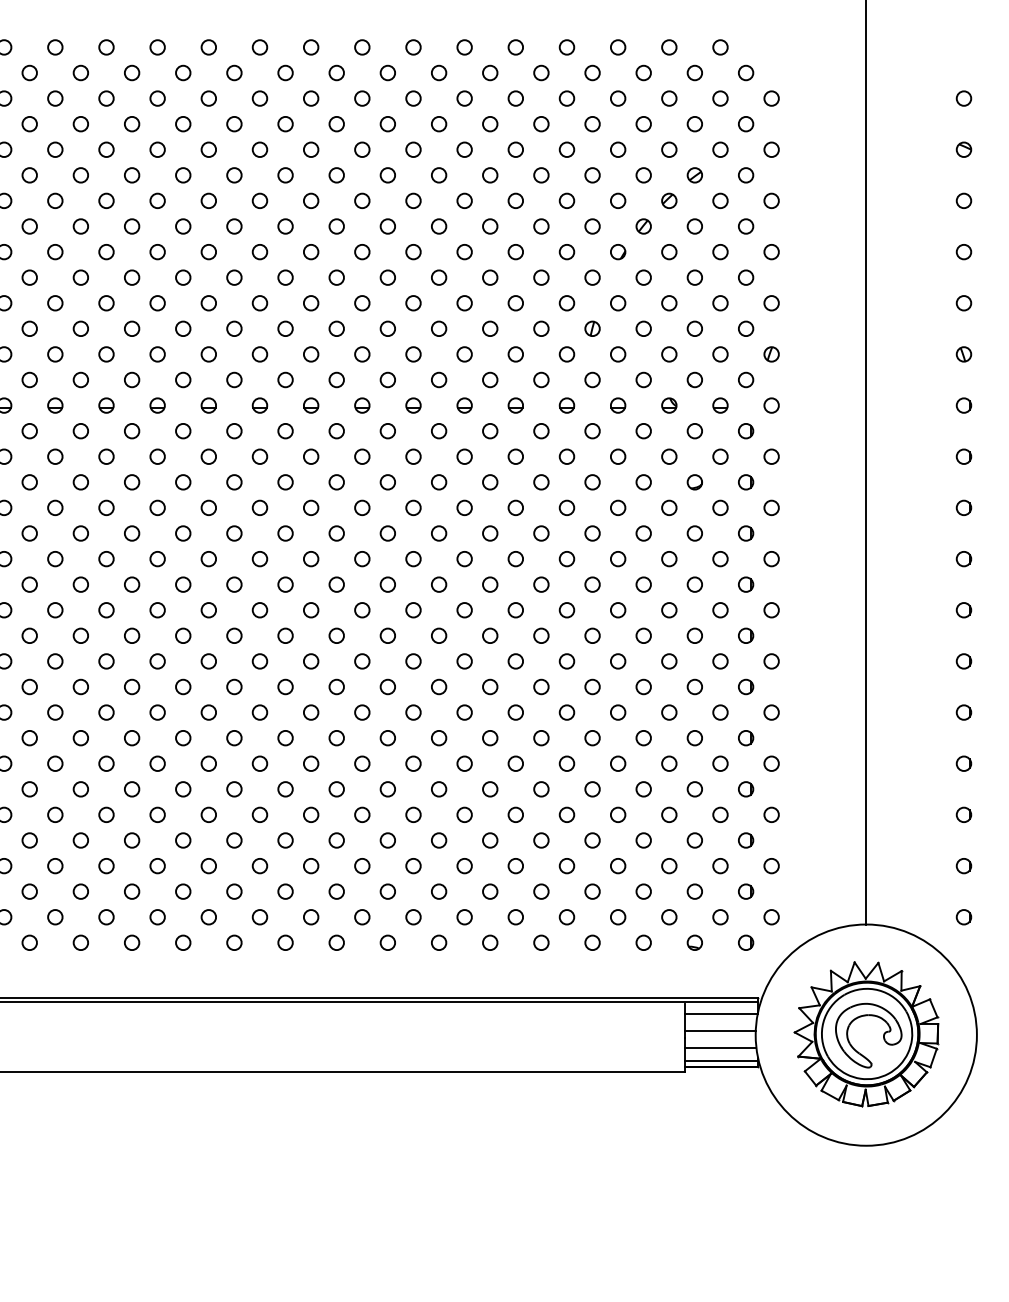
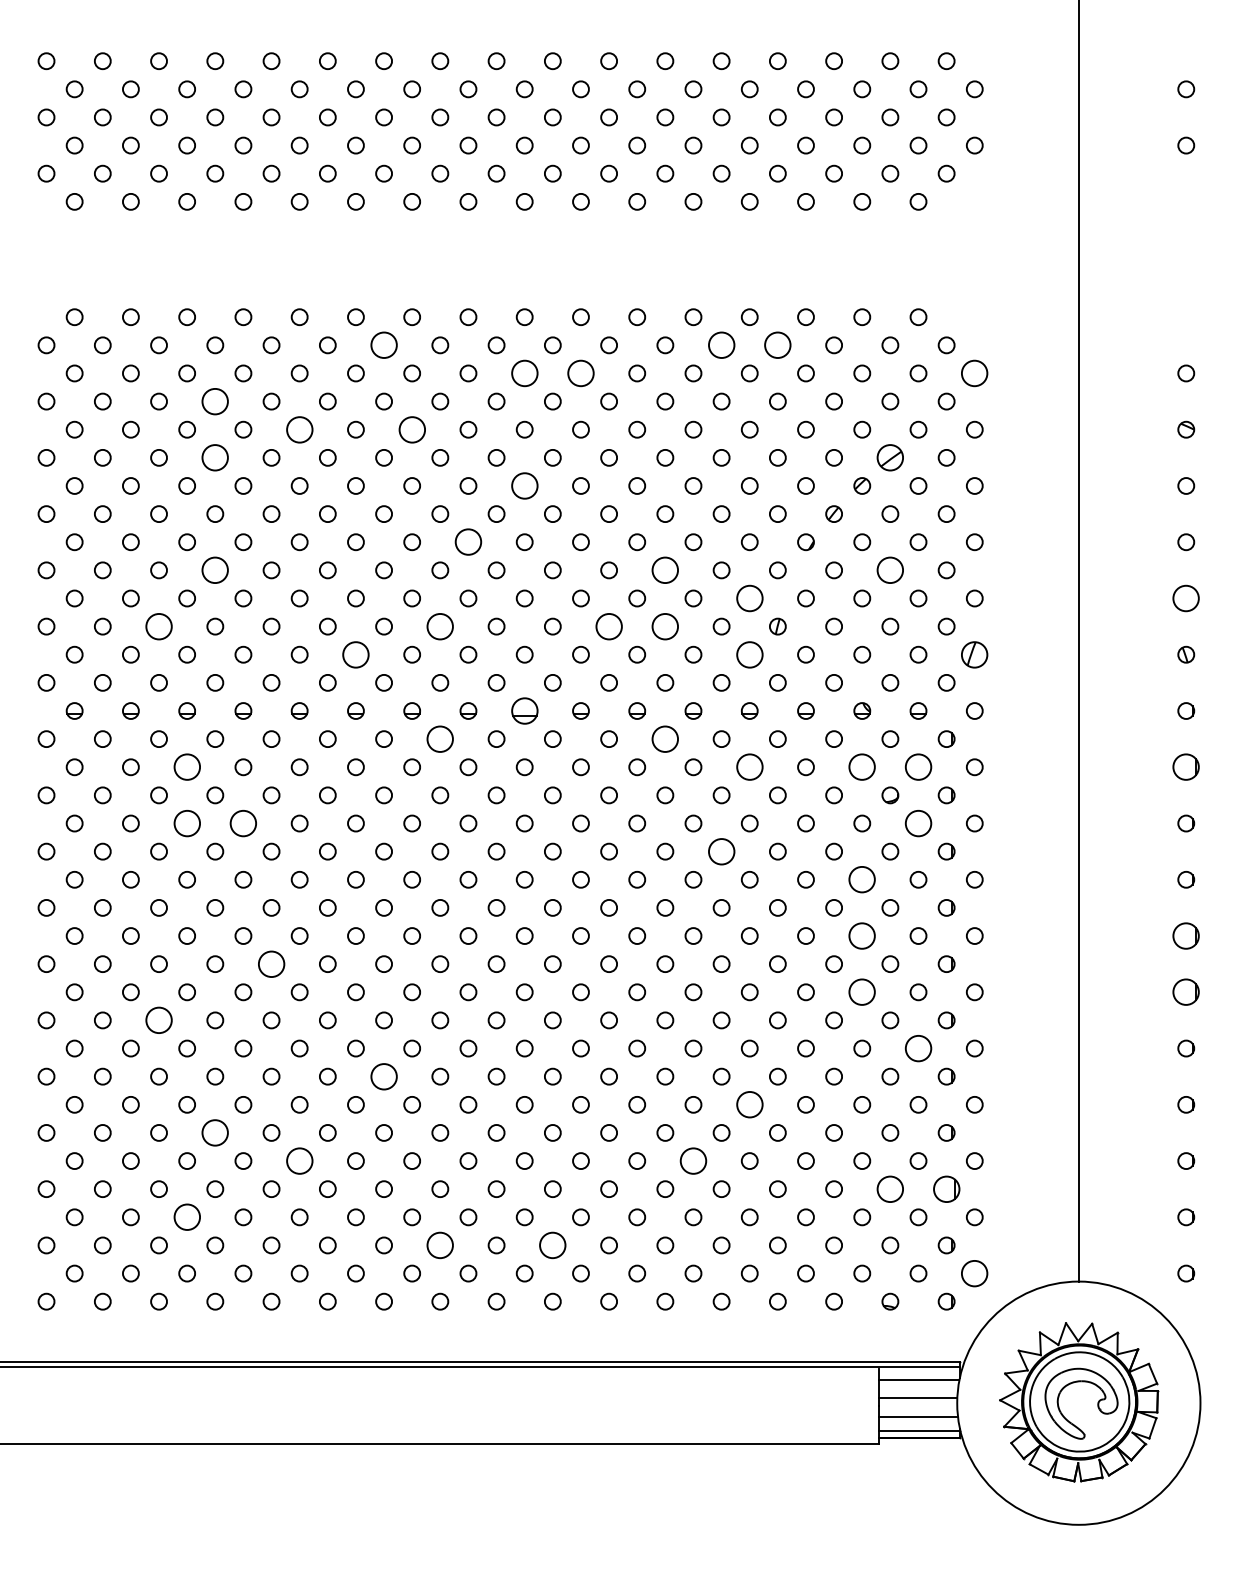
circle: (233, 73) -> (383, 345), size x1.6
circle: (541, 73) -> (721, 345), size x1.6
circle: (592, 73) -> (777, 345), size x1.6
circle: (362, 98) -> (524, 373), size x1.6
circle: (413, 98) -> (580, 373), size x1.6
circle: (771, 98) -> (974, 373), size x1.6
circle: (81, 124) -> (215, 401), size x1.6
circle: (157, 149) -> (299, 429), size x1.6
circle: (259, 149) -> (411, 429), size x1.6
circle: (81, 175) -> (215, 457), size x1.6
part: (695, 175) -> (890, 457), size x1.6
circle: (362, 200) -> (524, 485), size x1.6
circle: (311, 252) -> (468, 542), size x1.6
circle: (81, 277) -> (215, 570), size x1.6
circle: (490, 277) -> (665, 570), size x1.6
circle: (695, 277) -> (890, 570), size x1.6
circle: (566, 303) -> (749, 598), size x1.6
circle: (964, 303) -> (1186, 598), size x1.6
circle: (29, 328) -> (158, 626), size x1.6
circle: (285, 328) -> (440, 626), size x1.6
circle: (438, 328) -> (608, 626), size x1.6
circle: (490, 328) -> (665, 626), size x1.6
circle: (208, 354) -> (355, 654), size x1.6
circle: (566, 354) -> (749, 654), size x1.6
part: (771, 354) -> (974, 654), size x1.6
part: (362, 405) -> (524, 710), size x1.6
circle: (285, 430) -> (440, 738), size x1.6
circle: (490, 430) -> (665, 738), size x1.6
circle: (54, 456) -> (186, 767), size x1.6
circle: (566, 456) -> (749, 767), size x1.6
circle: (669, 456) -> (862, 767), size x1.6
circle: (720, 456) -> (918, 767), size x1.6
part: (964, 456) -> (1186, 767), size x1.6
circle: (54, 507) -> (186, 823), size x1.6
circle: (106, 507) -> (243, 823), size x1.6
circle: (720, 507) -> (918, 823), size x1.6
circle: (541, 533) -> (721, 851), size x1.6
circle: (669, 558) -> (862, 879), size x1.6
circle: (669, 609) -> (862, 935), size x1.6
part: (964, 609) -> (1186, 935), size x1.6
circle: (132, 635) -> (271, 963), size x1.6
circle: (669, 661) -> (862, 992), size x1.6
part: (964, 661) -> (1186, 992), size x1.6
circle: (29, 687) -> (158, 1020), size x1.6
circle: (720, 712) -> (918, 1048), size x1.6
circle: (233, 738) -> (383, 1076), size x1.6
circle: (566, 763) -> (749, 1104), size x1.6
circle: (81, 788) -> (215, 1132), size x1.6
circle: (157, 814) -> (299, 1160), size x1.6
circle: (515, 814) -> (693, 1160), size x1.6
circle: (695, 839) -> (890, 1188), size x1.6
part: (745, 839) -> (946, 1188), size x1.6
circle: (54, 866) -> (186, 1217), size x1.6
circle: (285, 891) -> (440, 1245), size x1.6
circle: (387, 891) -> (552, 1245), size x1.6
circle: (771, 917) -> (974, 1273), size x1.6

